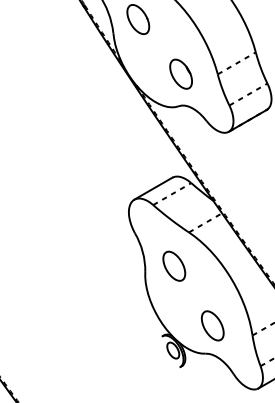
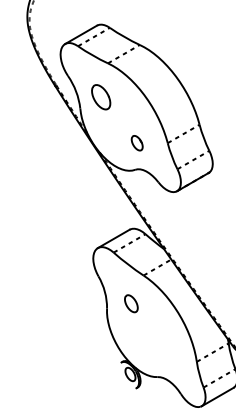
part: (181, 74) -> (137, 143), size x0.6
part: (174, 265) -> (131, 303), size x0.7
part: (212, 325) -> (163, 353), removed

